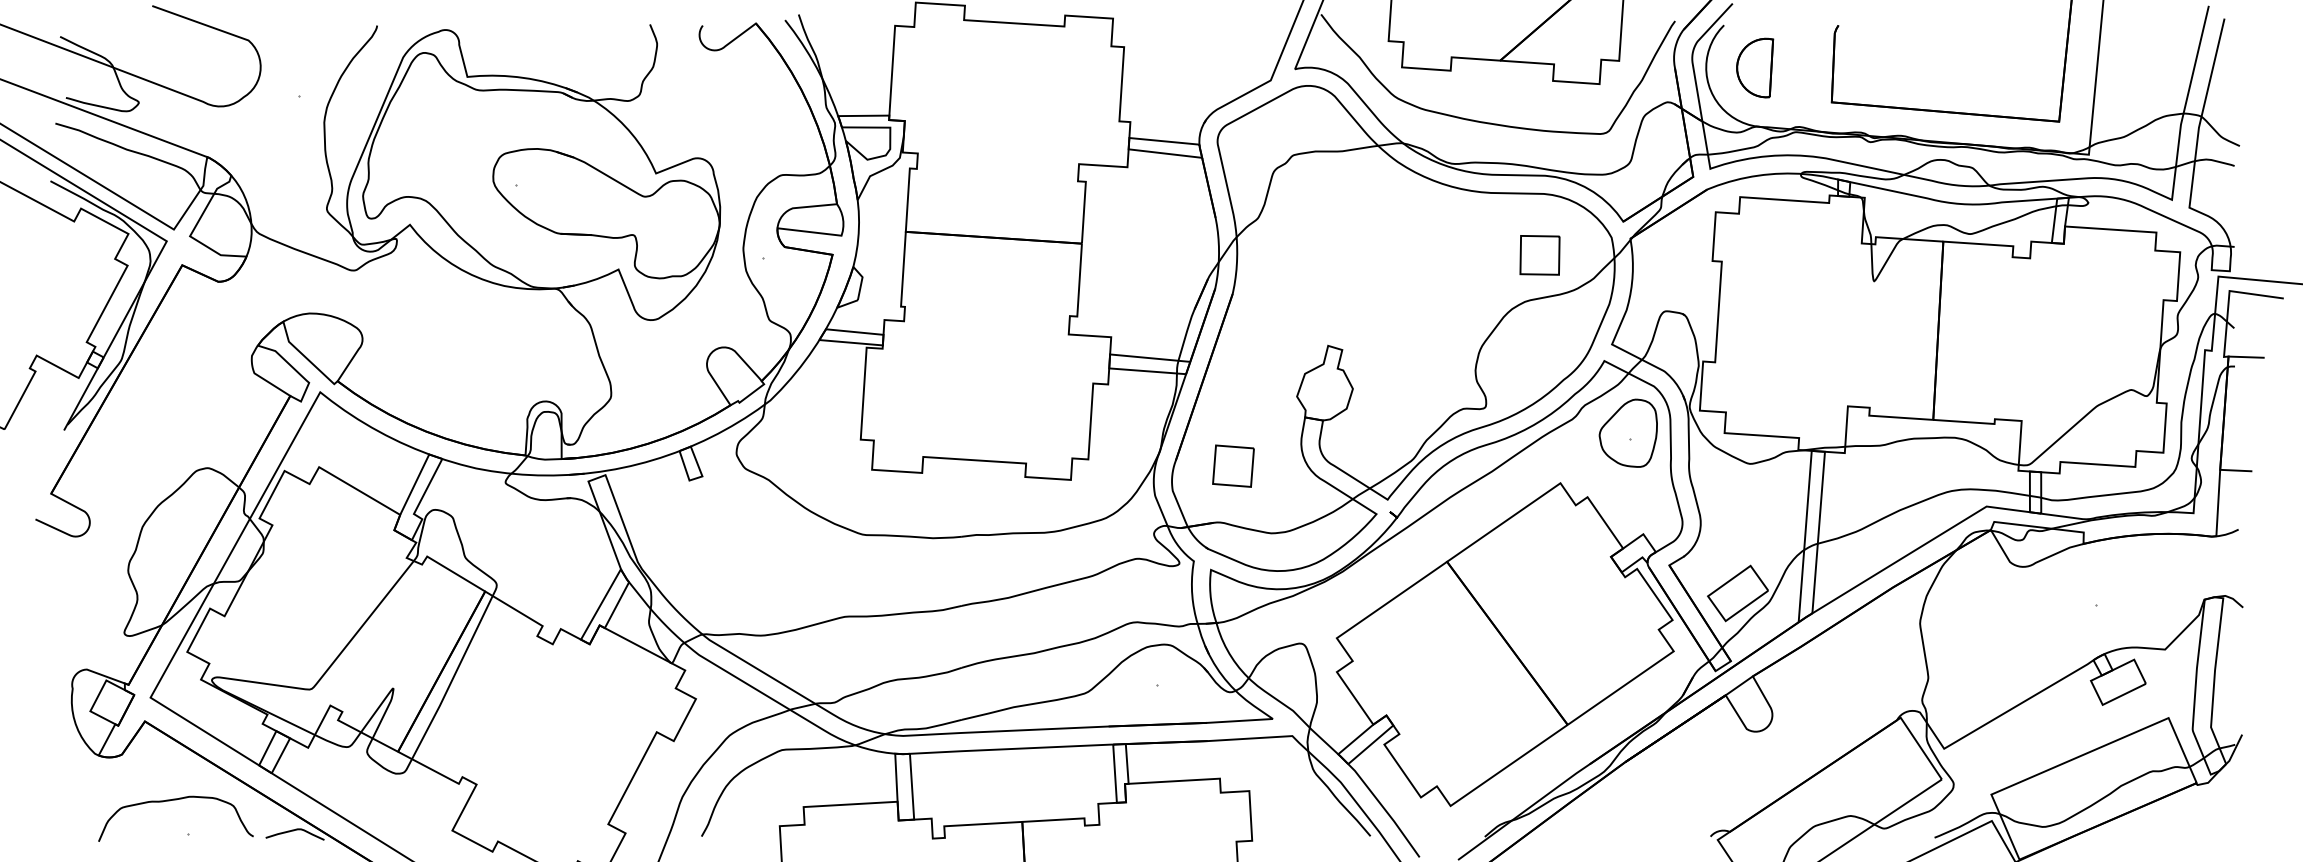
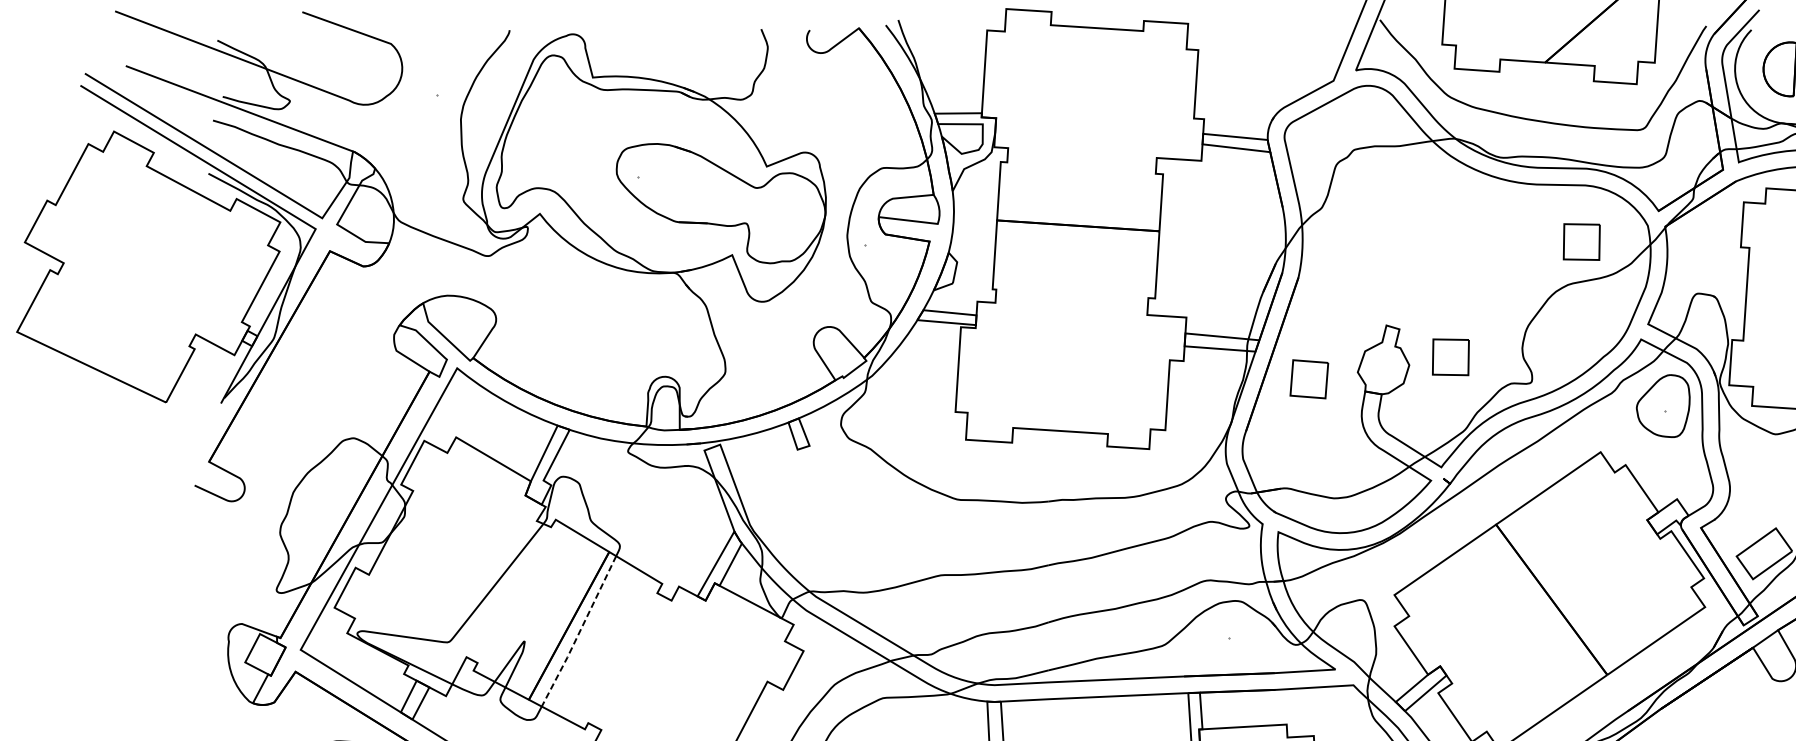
part: (1397, 380) -> (1450, 357), added
part: (1233, 465) -> (1309, 378), moved
line: (452, 678) -> (579, 632), solid -> dashed

